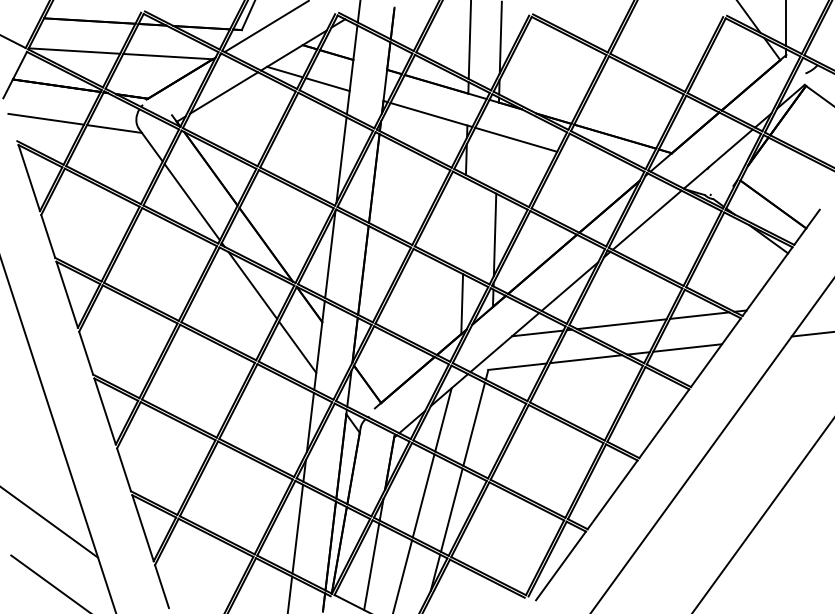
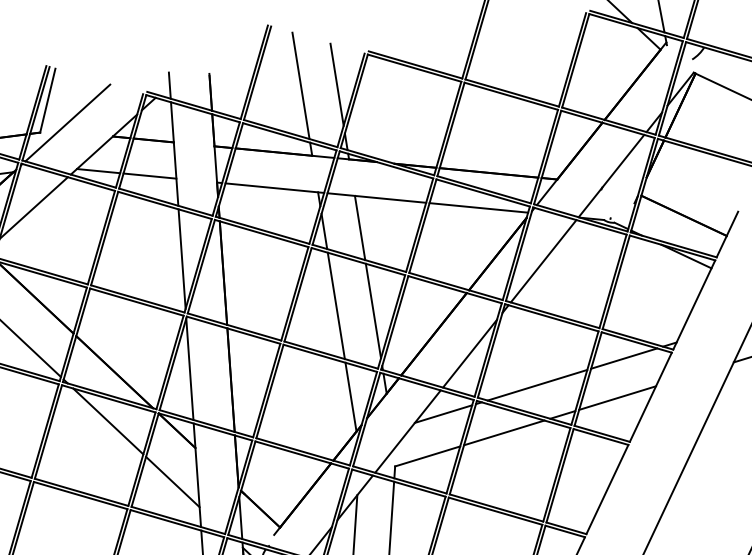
line: (497, 162) -> (360, 227), added
line: (600, 164) -> (478, 207), added
line: (464, 224) -> (336, 305), added

